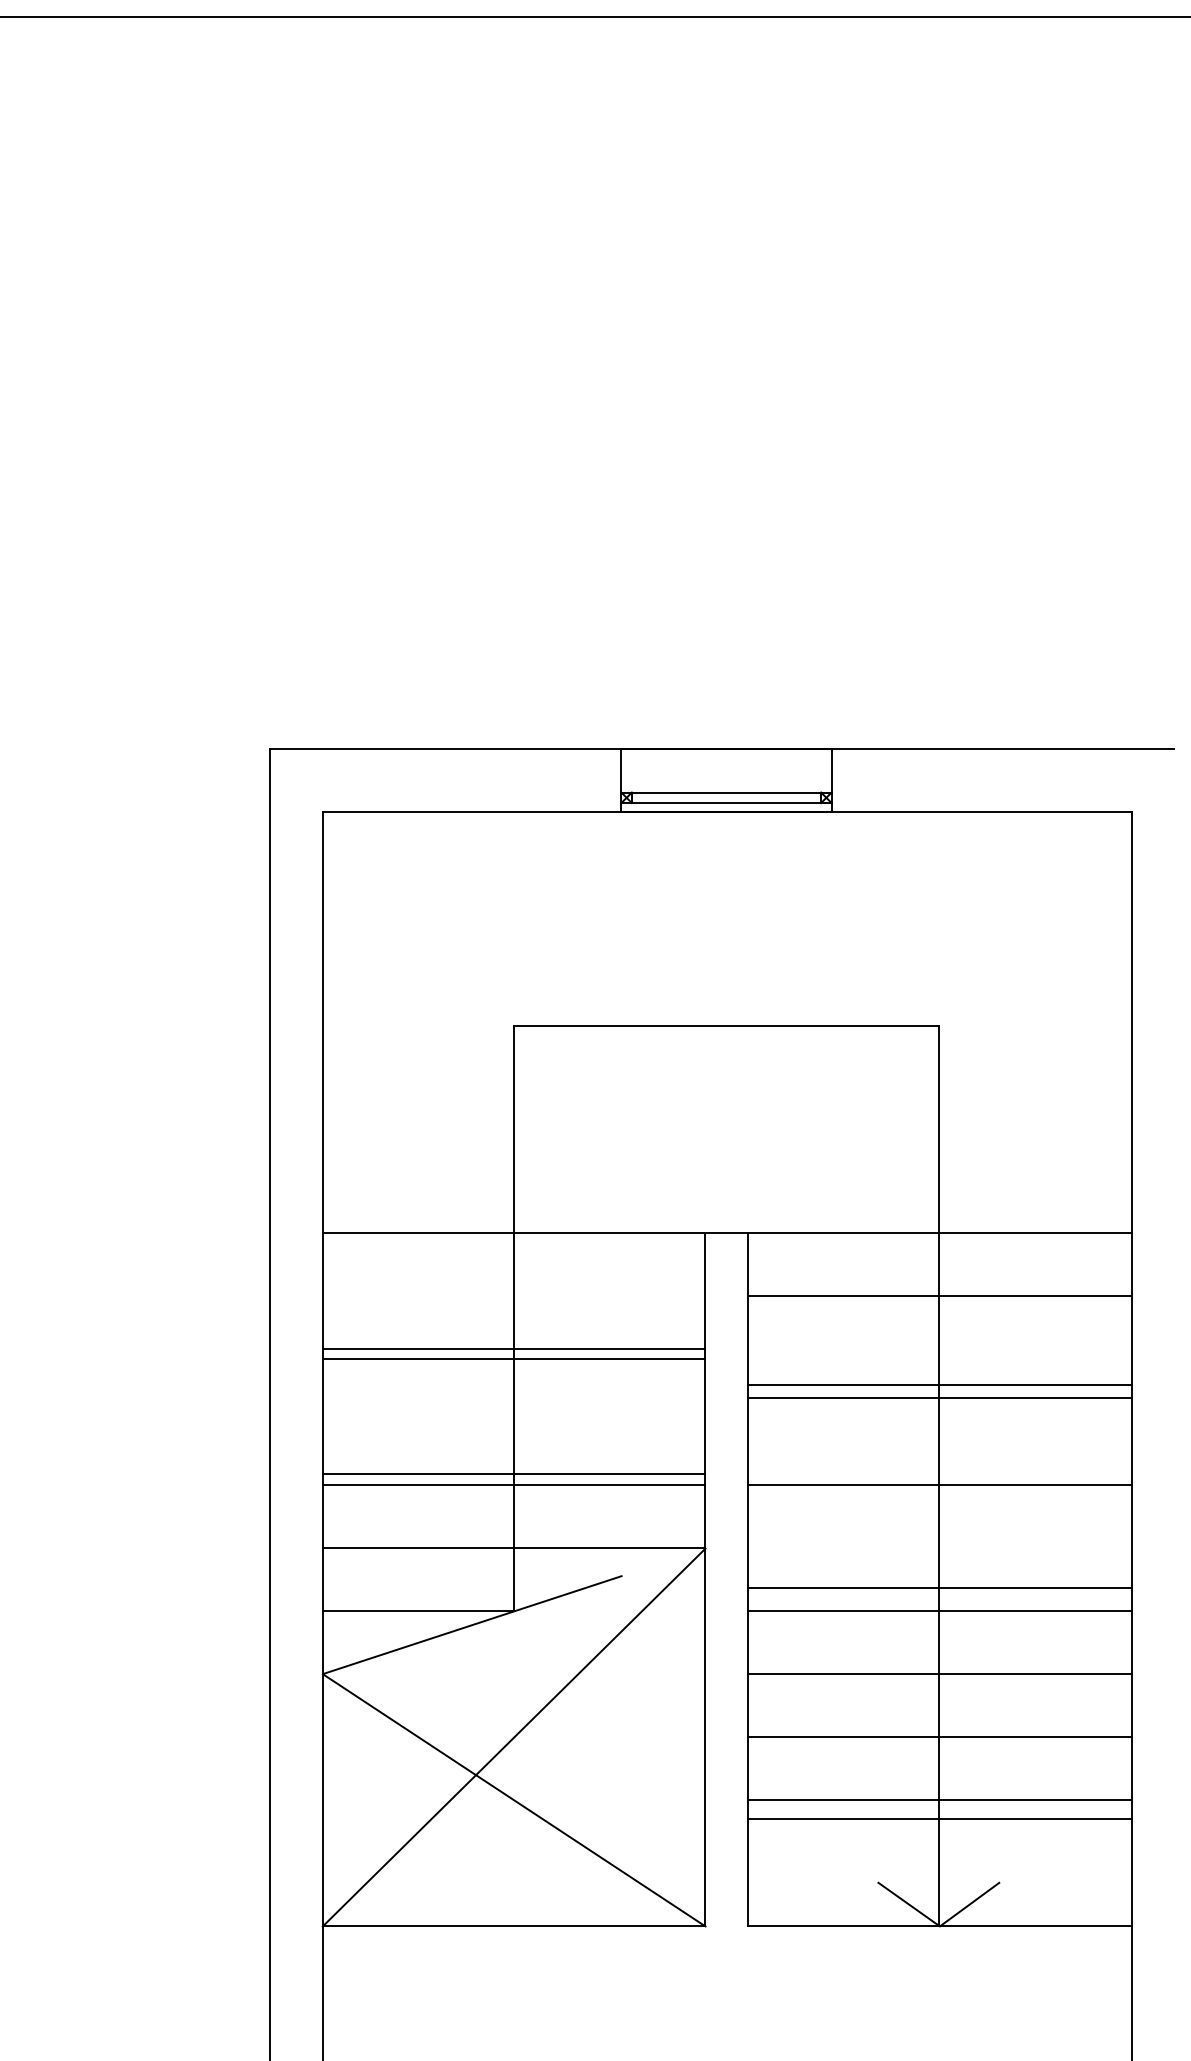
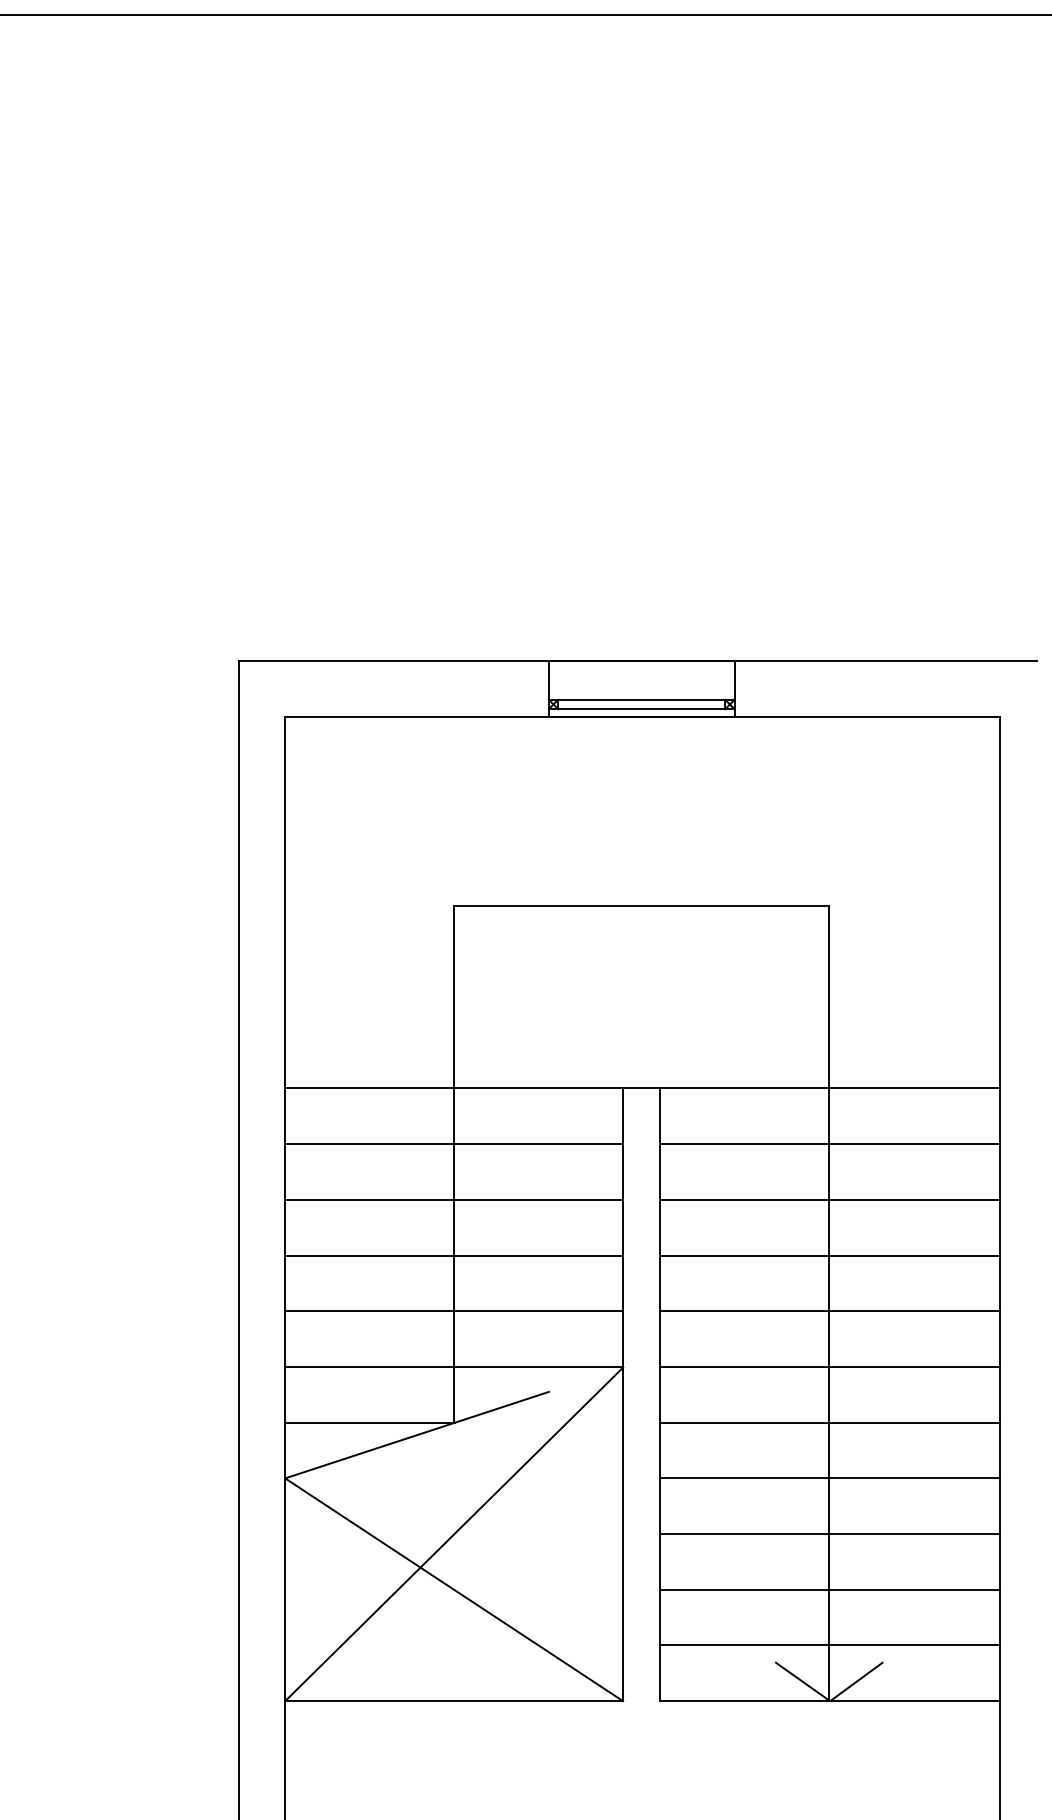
line: (513, 1348) -> (453, 1144), moved
line: (939, 1384) -> (829, 1255), moved
line: (939, 1397) -> (829, 1199), moved
line: (513, 1473) -> (453, 1255), moved
line: (939, 1587) -> (829, 1366), moved
line: (939, 1819) -> (829, 1645), moved

